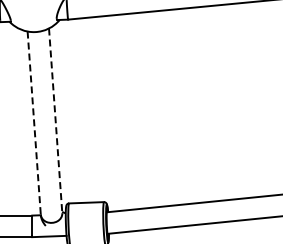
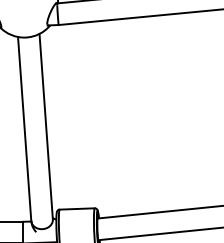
line: (55, 120) -> (46, 126), dashed -> solid
line: (34, 123) -> (24, 129), dashed -> solid

